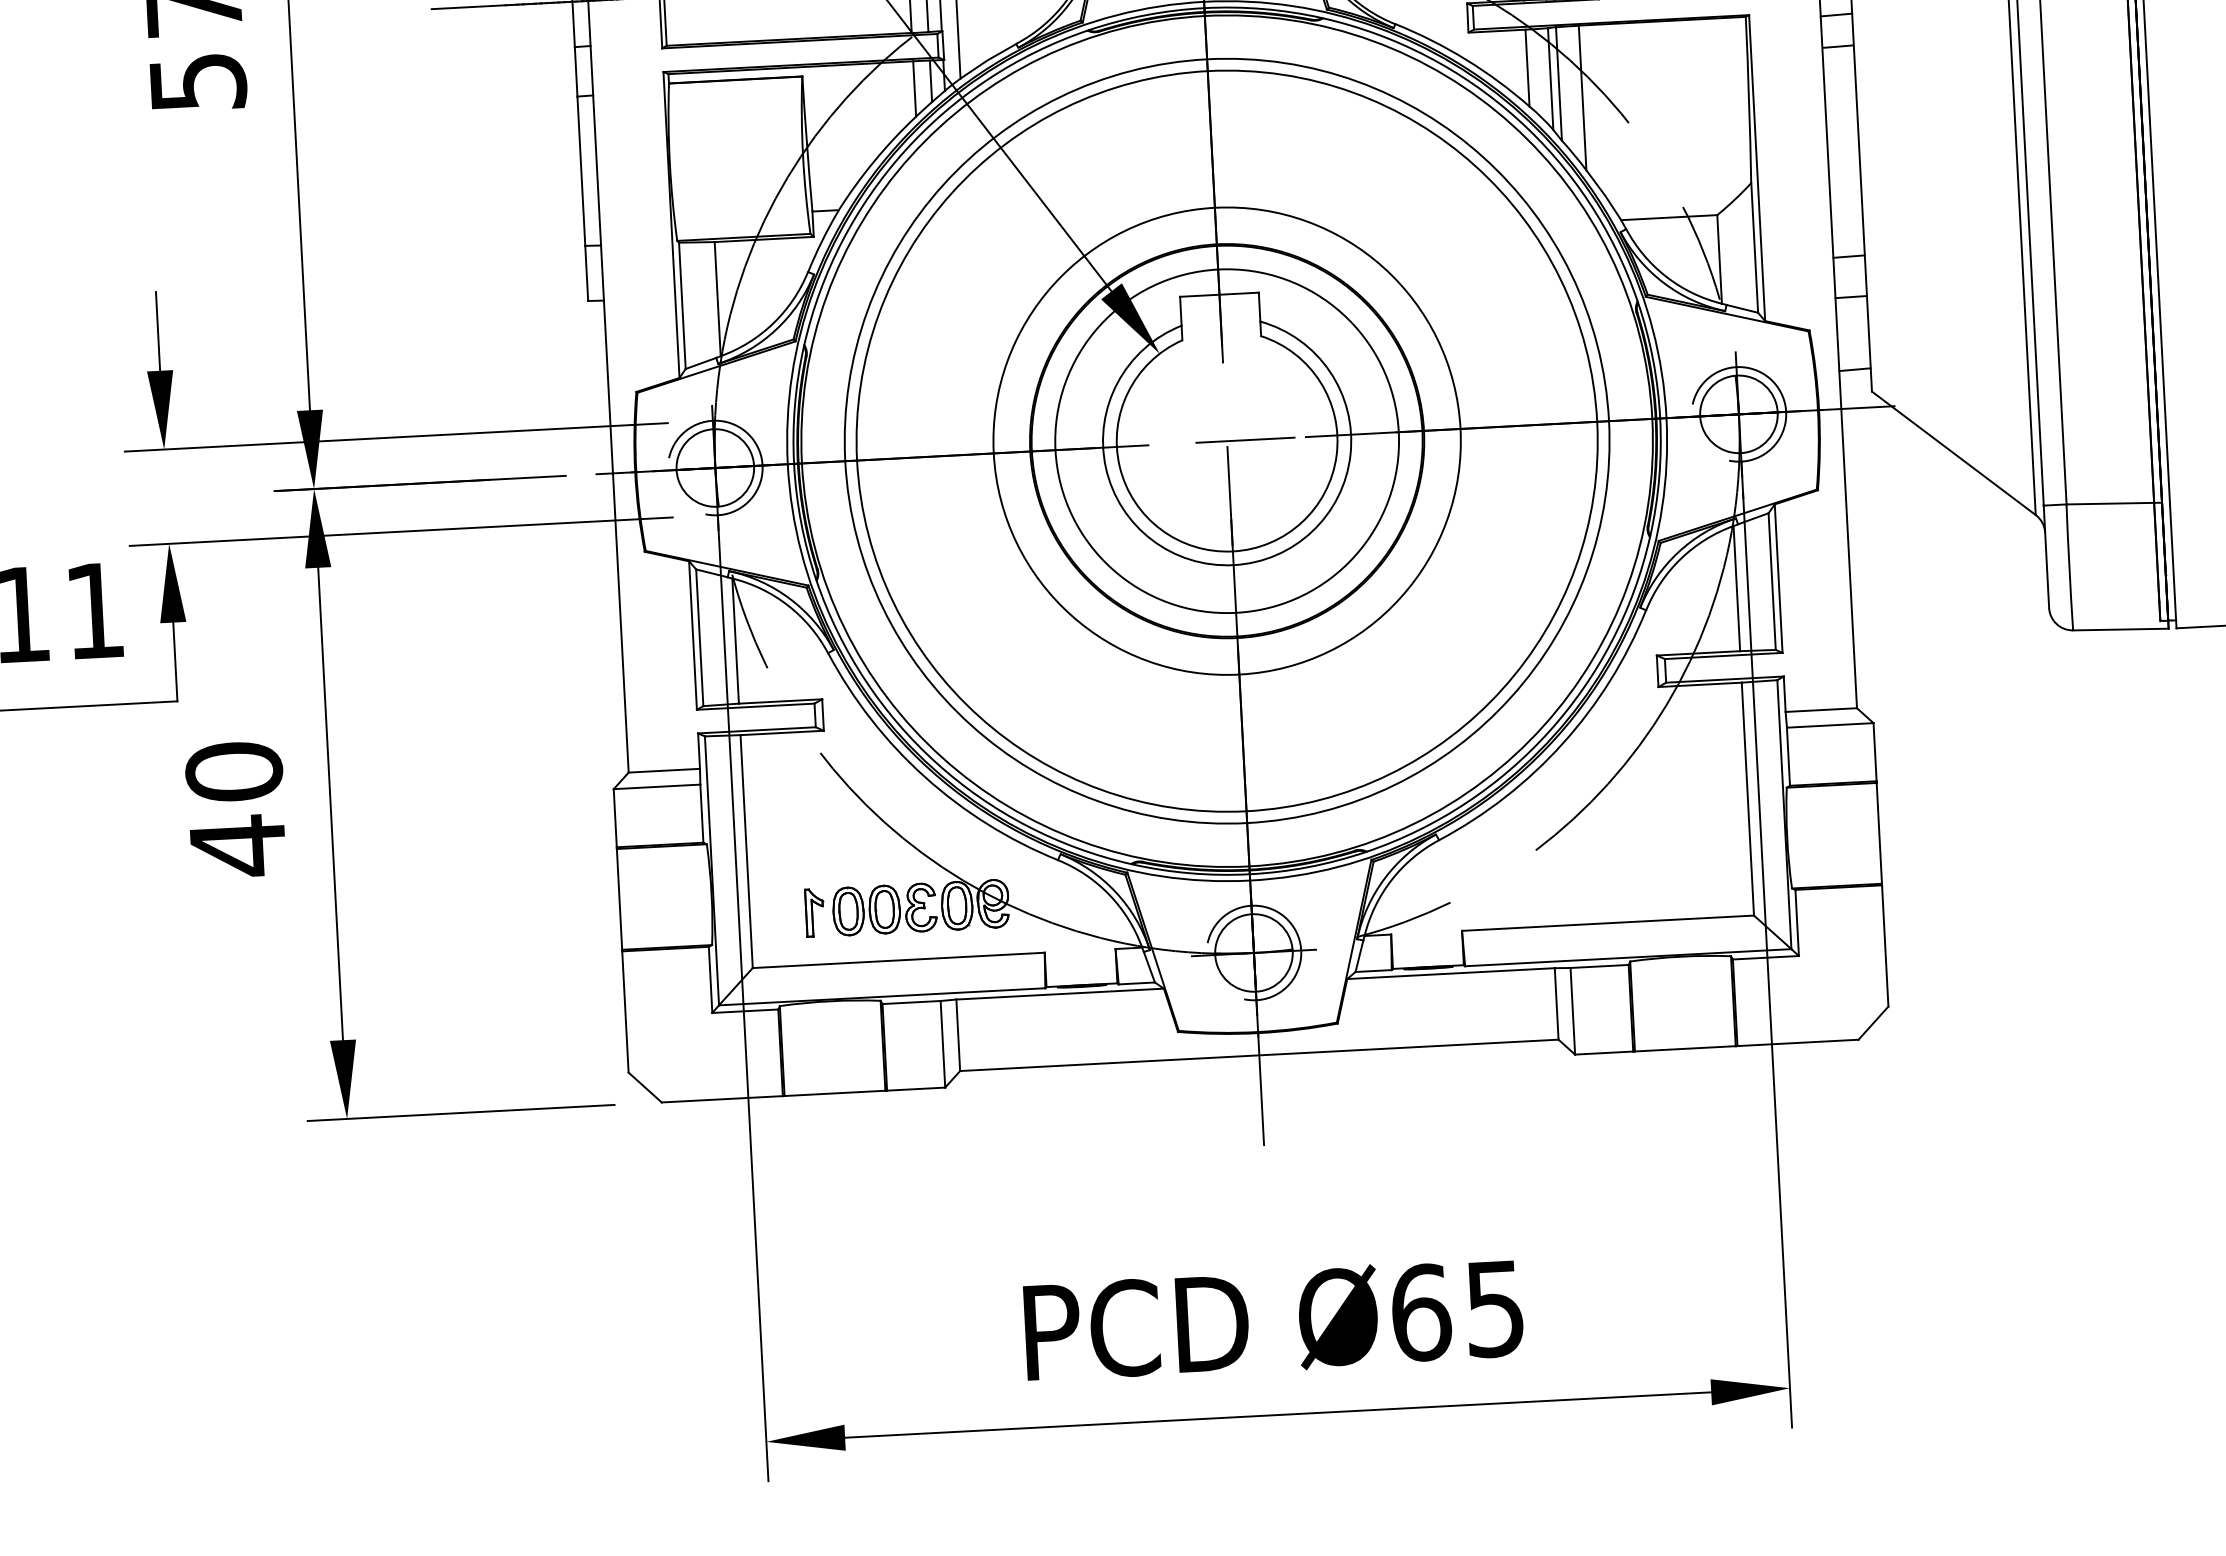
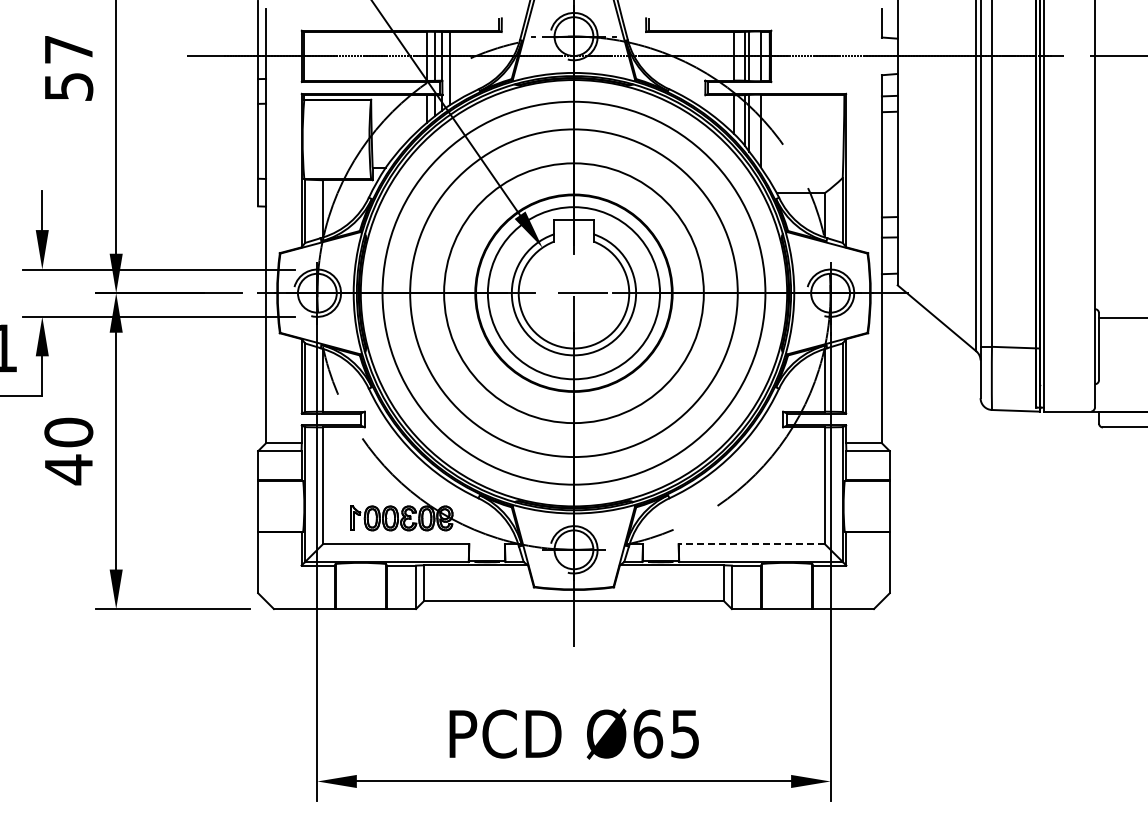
circle: (1226, 439) -> (573, 292), size x0.7
circle: (1226, 441) -> (573, 293), size x1.4
line: (1607, 923) -> (751, 544), solid -> dashed

